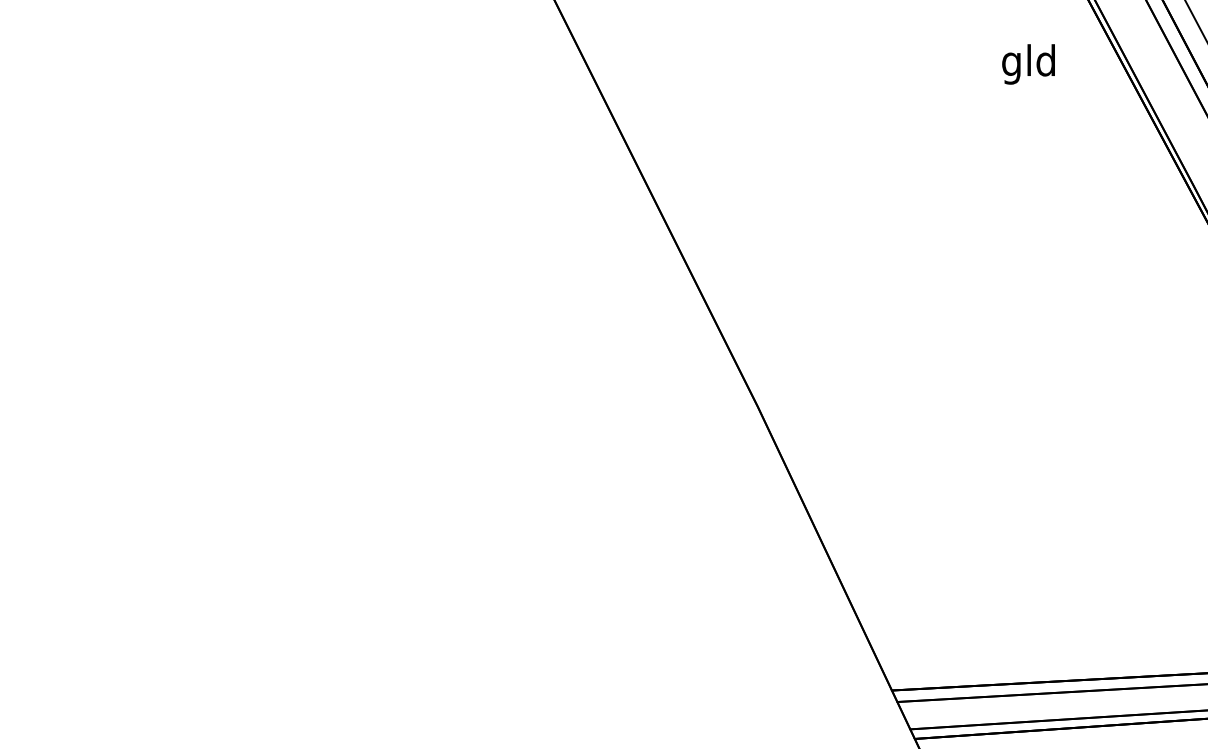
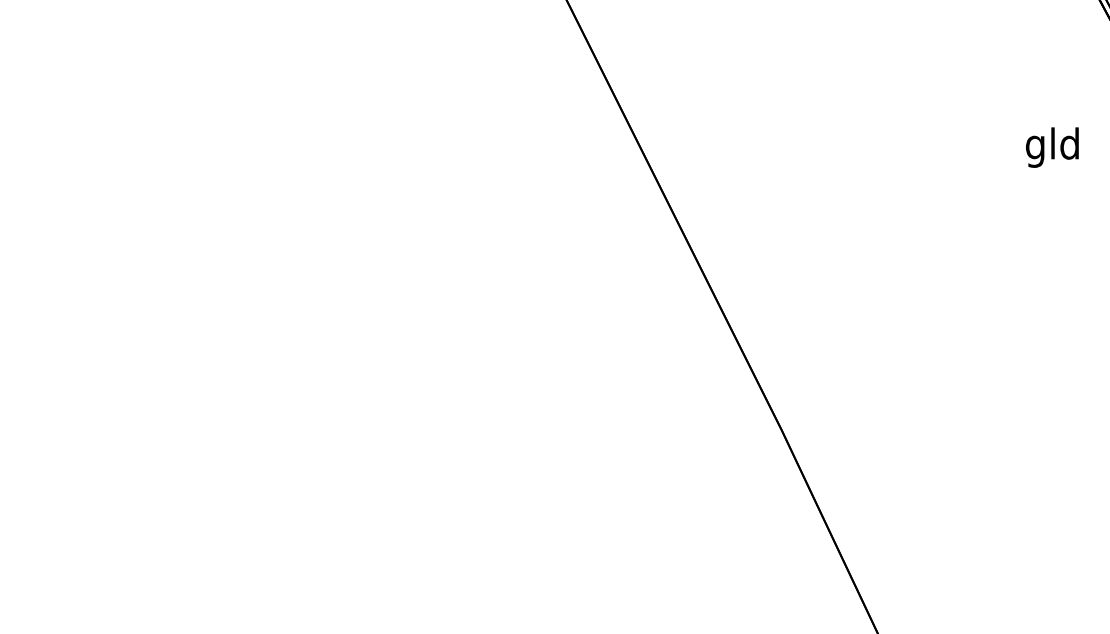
text: (1028, 64) -> (1052, 147), moved

